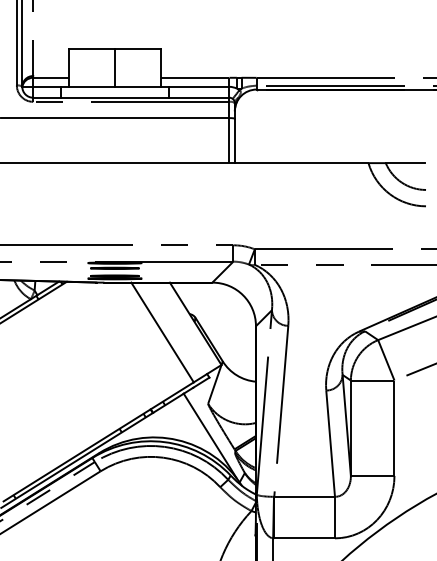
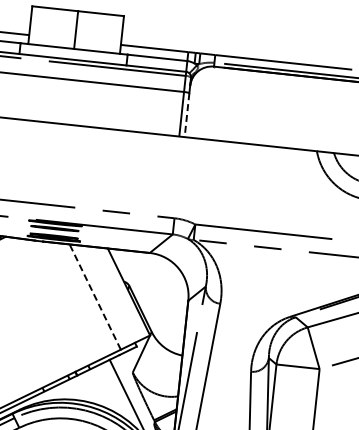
line: (234, 141) -> (186, 115), solid -> dashed
line: (162, 332) -> (95, 297), solid -> dashed

